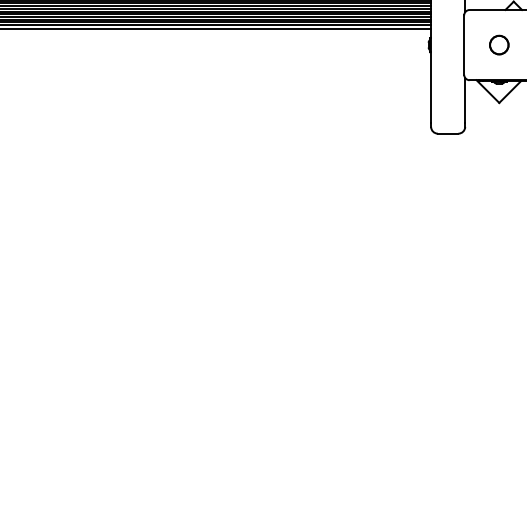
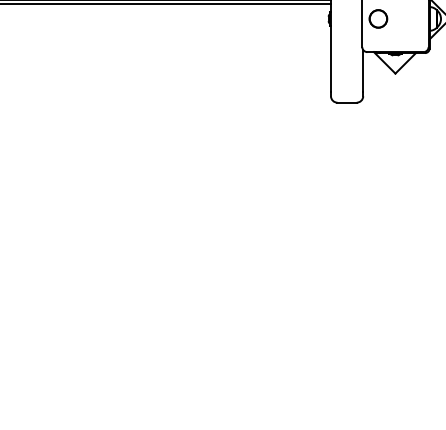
part: (499, 44) -> (378, 18), moved

